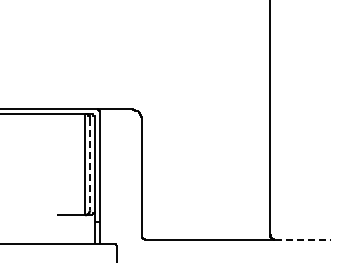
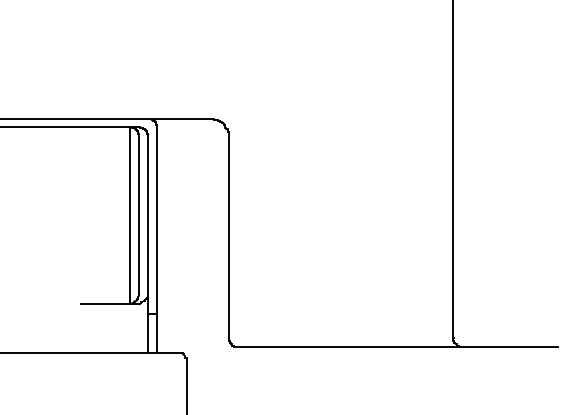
line: (90, 164) -> (139, 214), dashed -> solid
line: (303, 240) -> (510, 347), dashed -> solid

